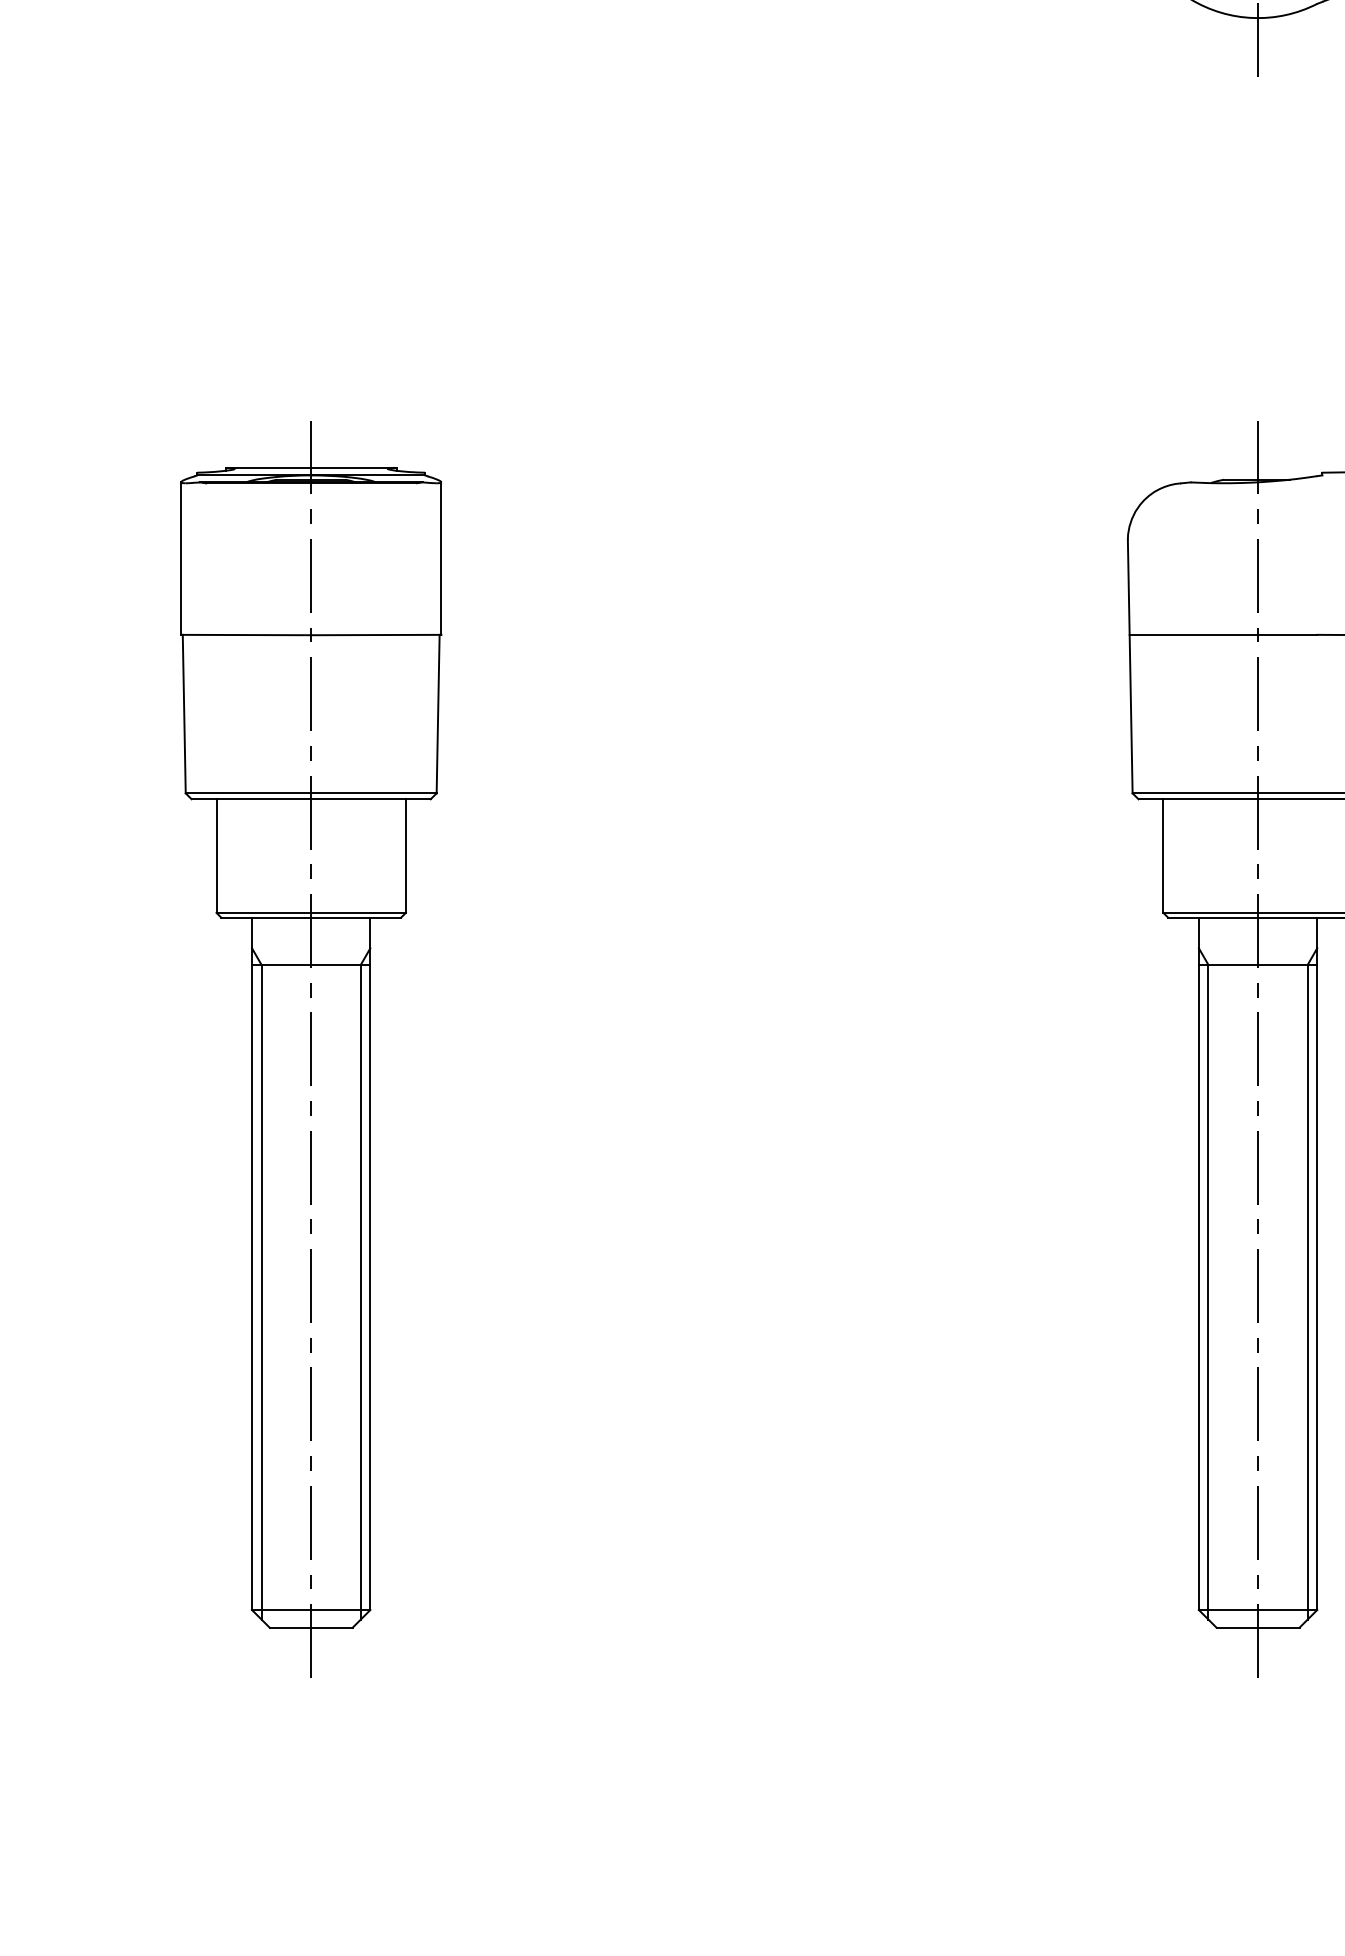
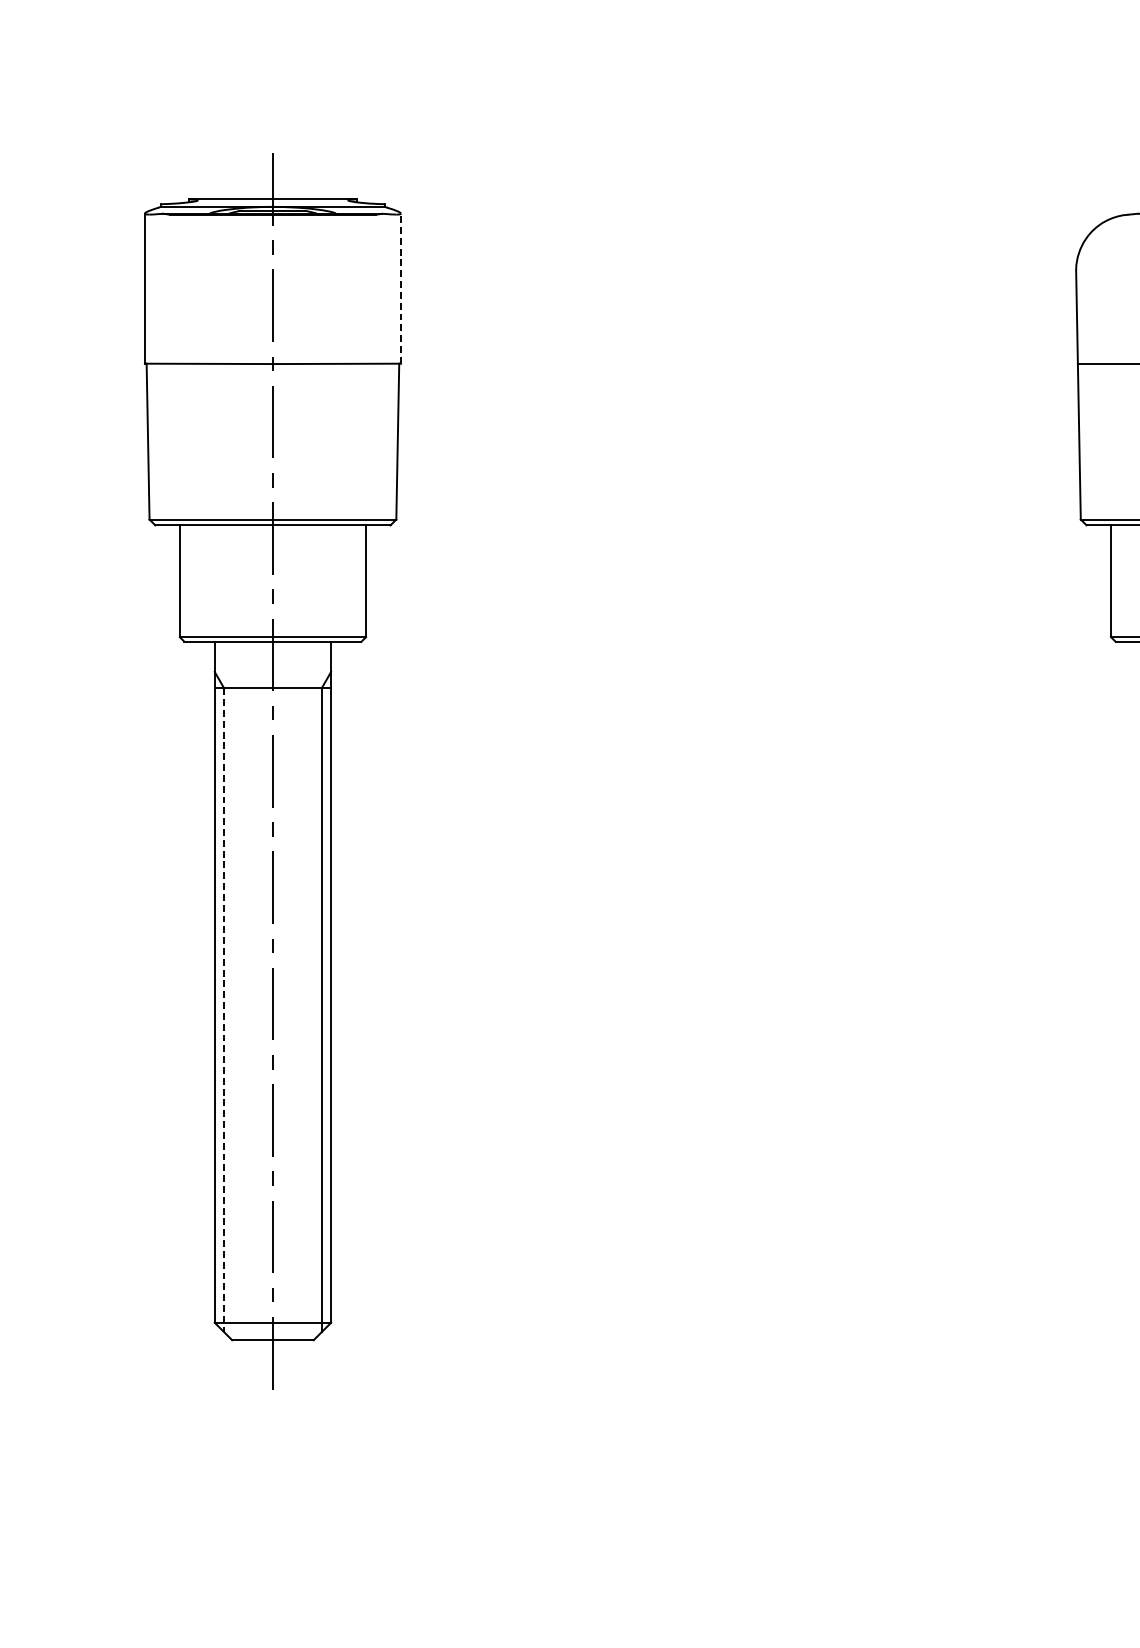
line: (441, 558) -> (401, 288), solid -> dashed
line: (261, 1292) -> (224, 1010), solid -> dashed

